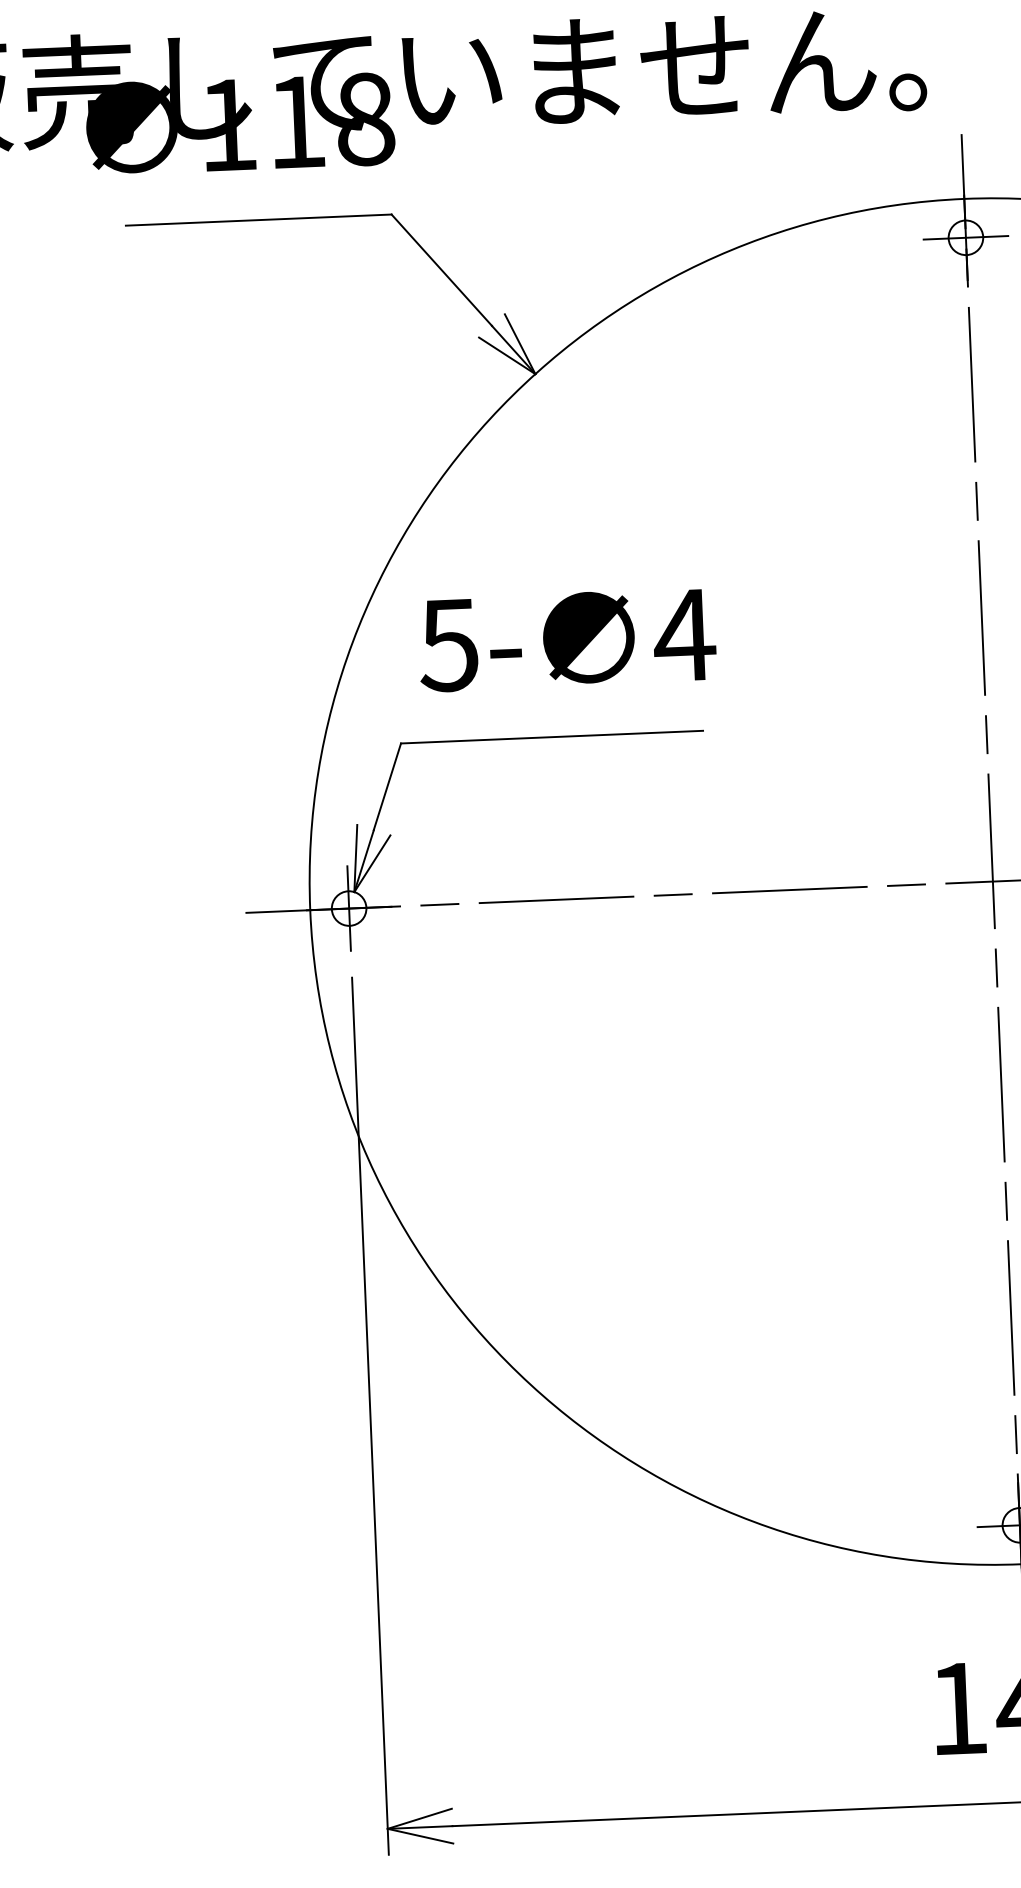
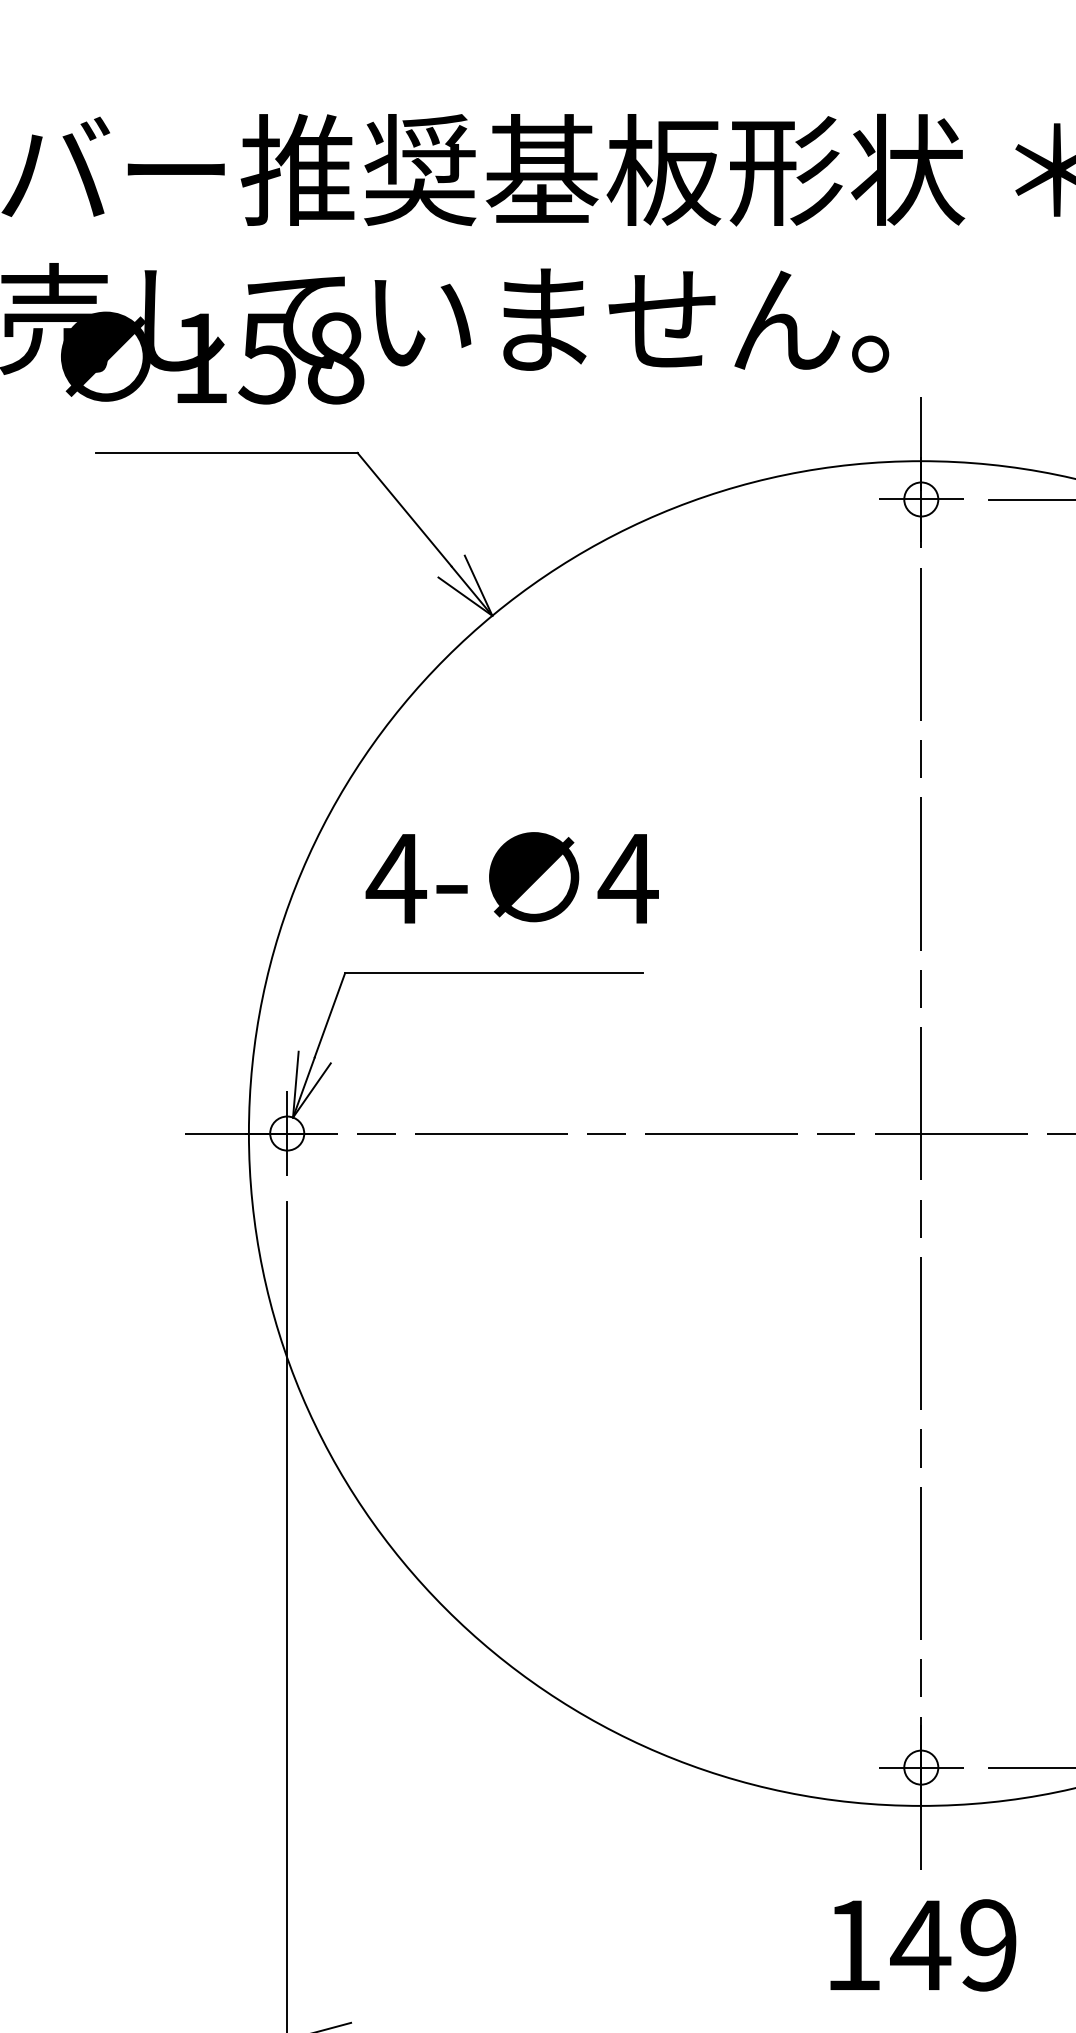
text: (295, 122) -> (266, 358), 118 -> 158
text: (449, 645) -> (396, 879), 5- -> 4-

